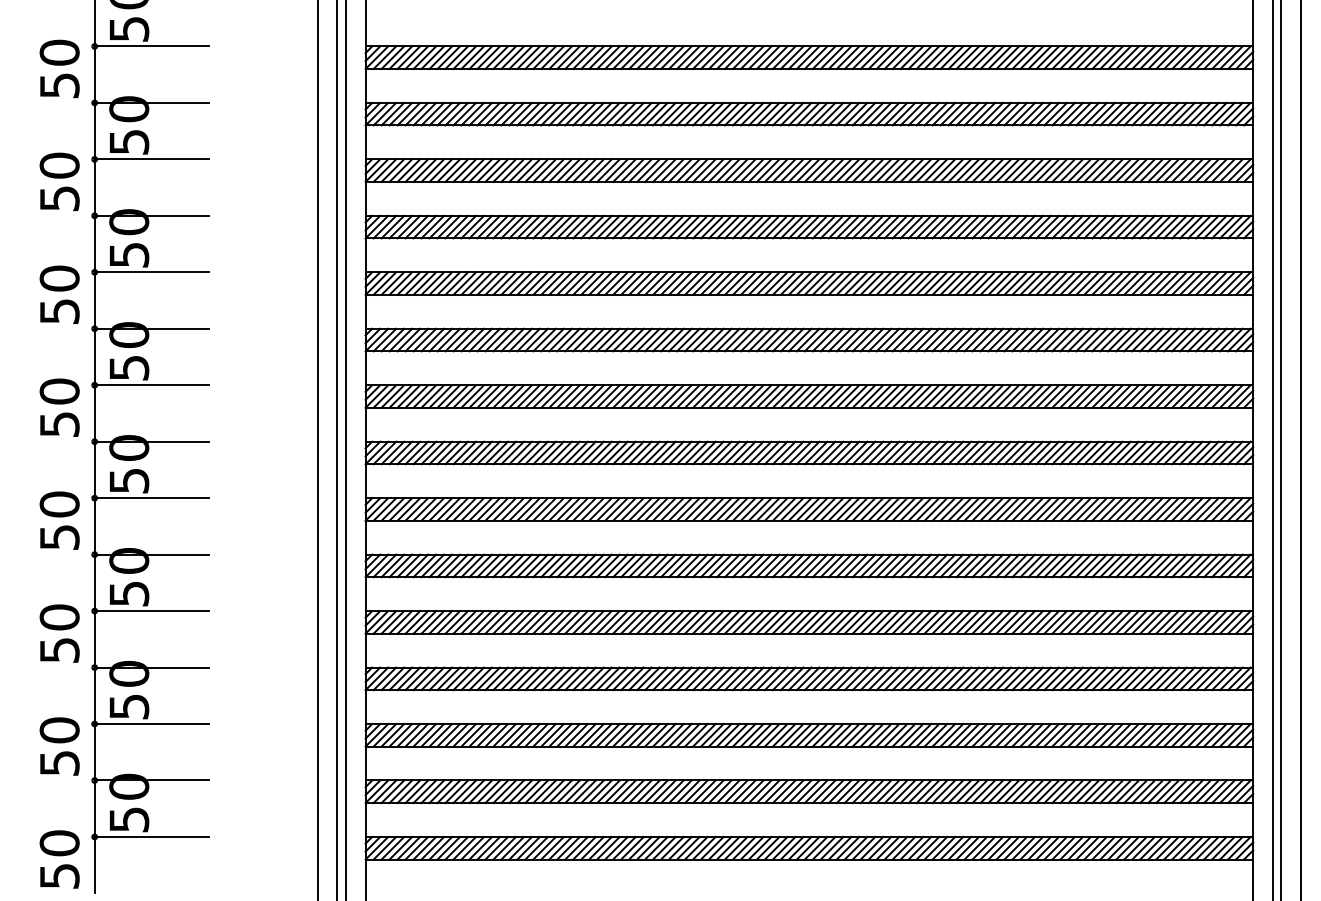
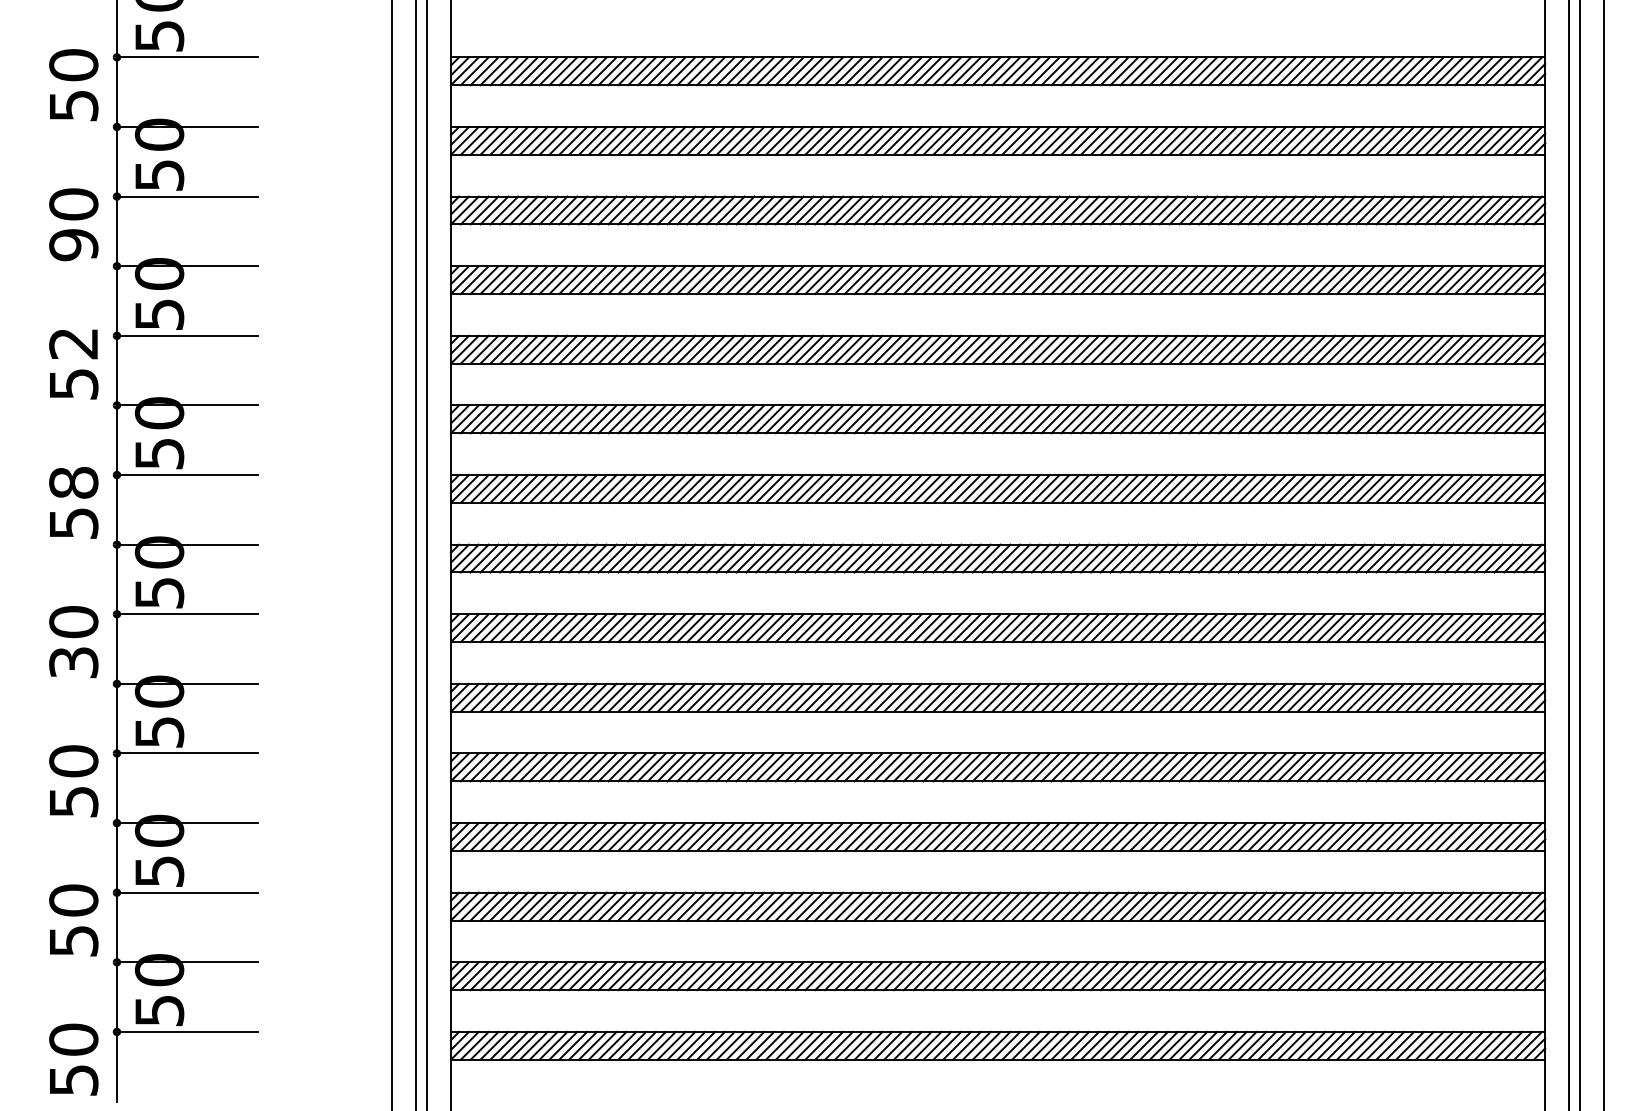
text: (59, 198) -> (73, 244), 50 -> 90
text: (59, 278) -> (73, 343), 50 -> 52
text: (59, 391) -> (73, 482), 50 -> 58
text: (59, 537) -> (73, 662), 50 -> 30

